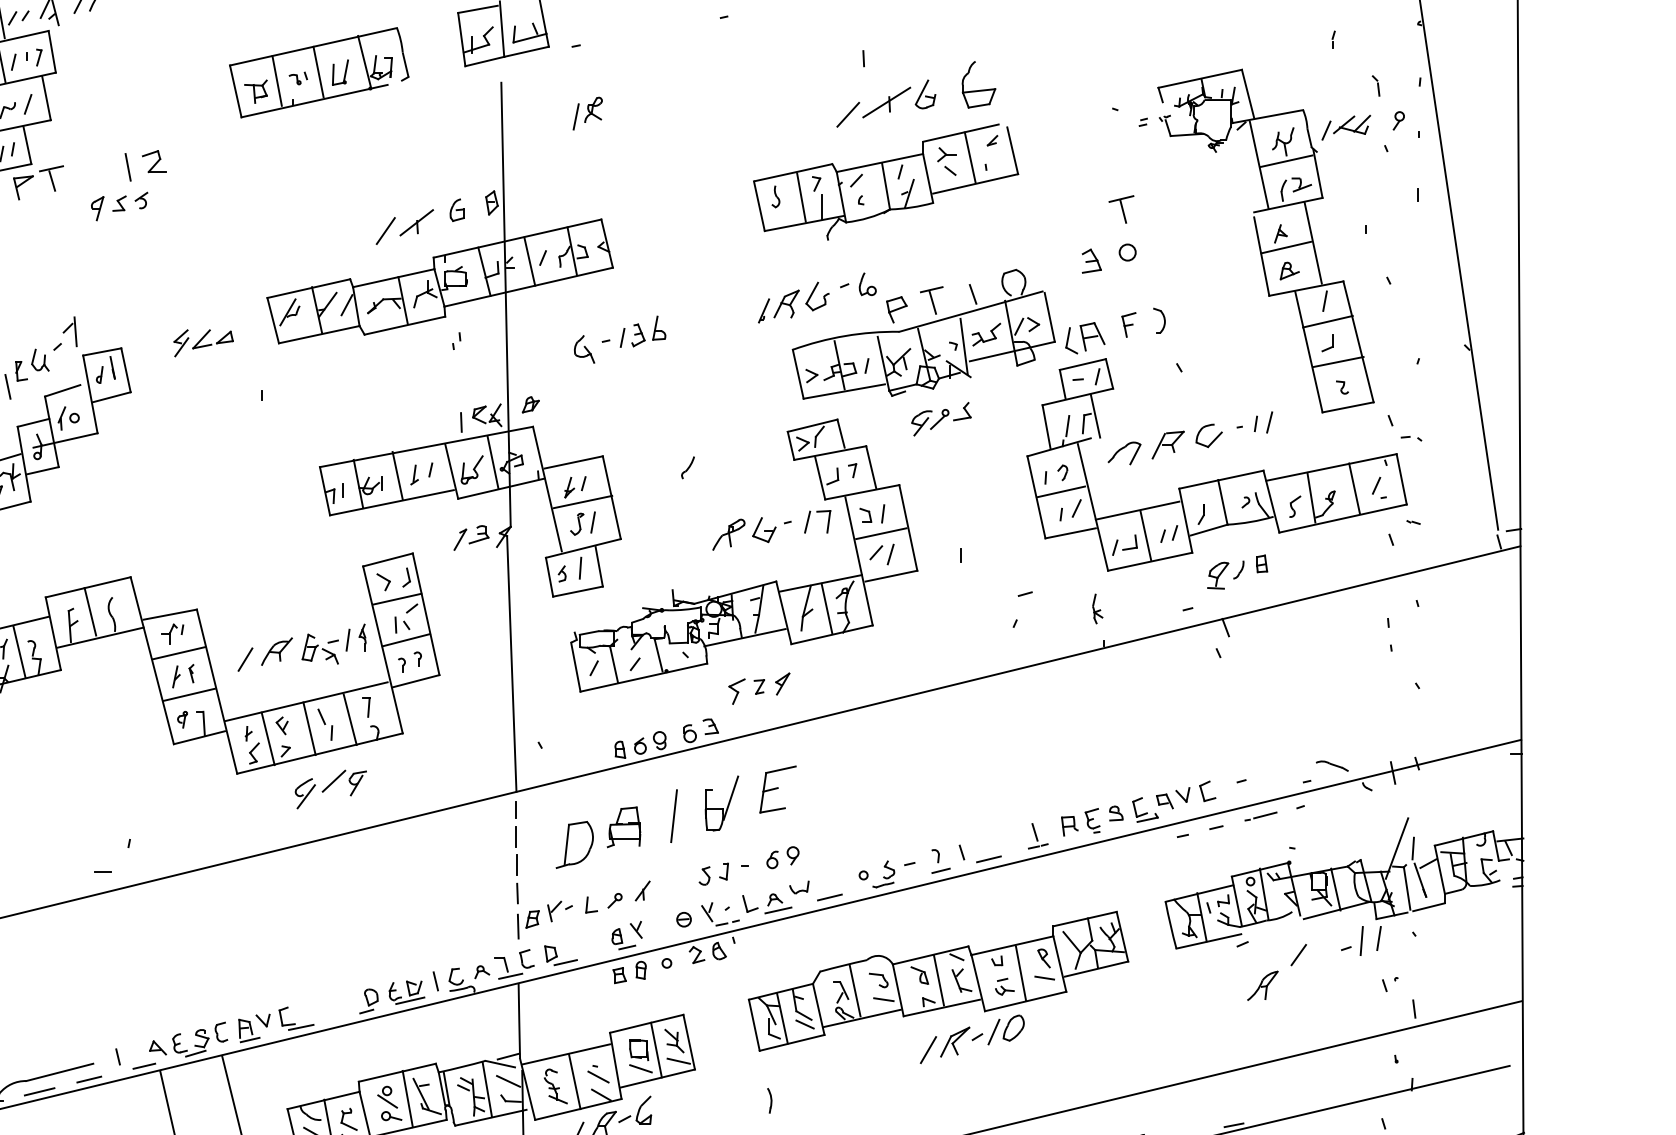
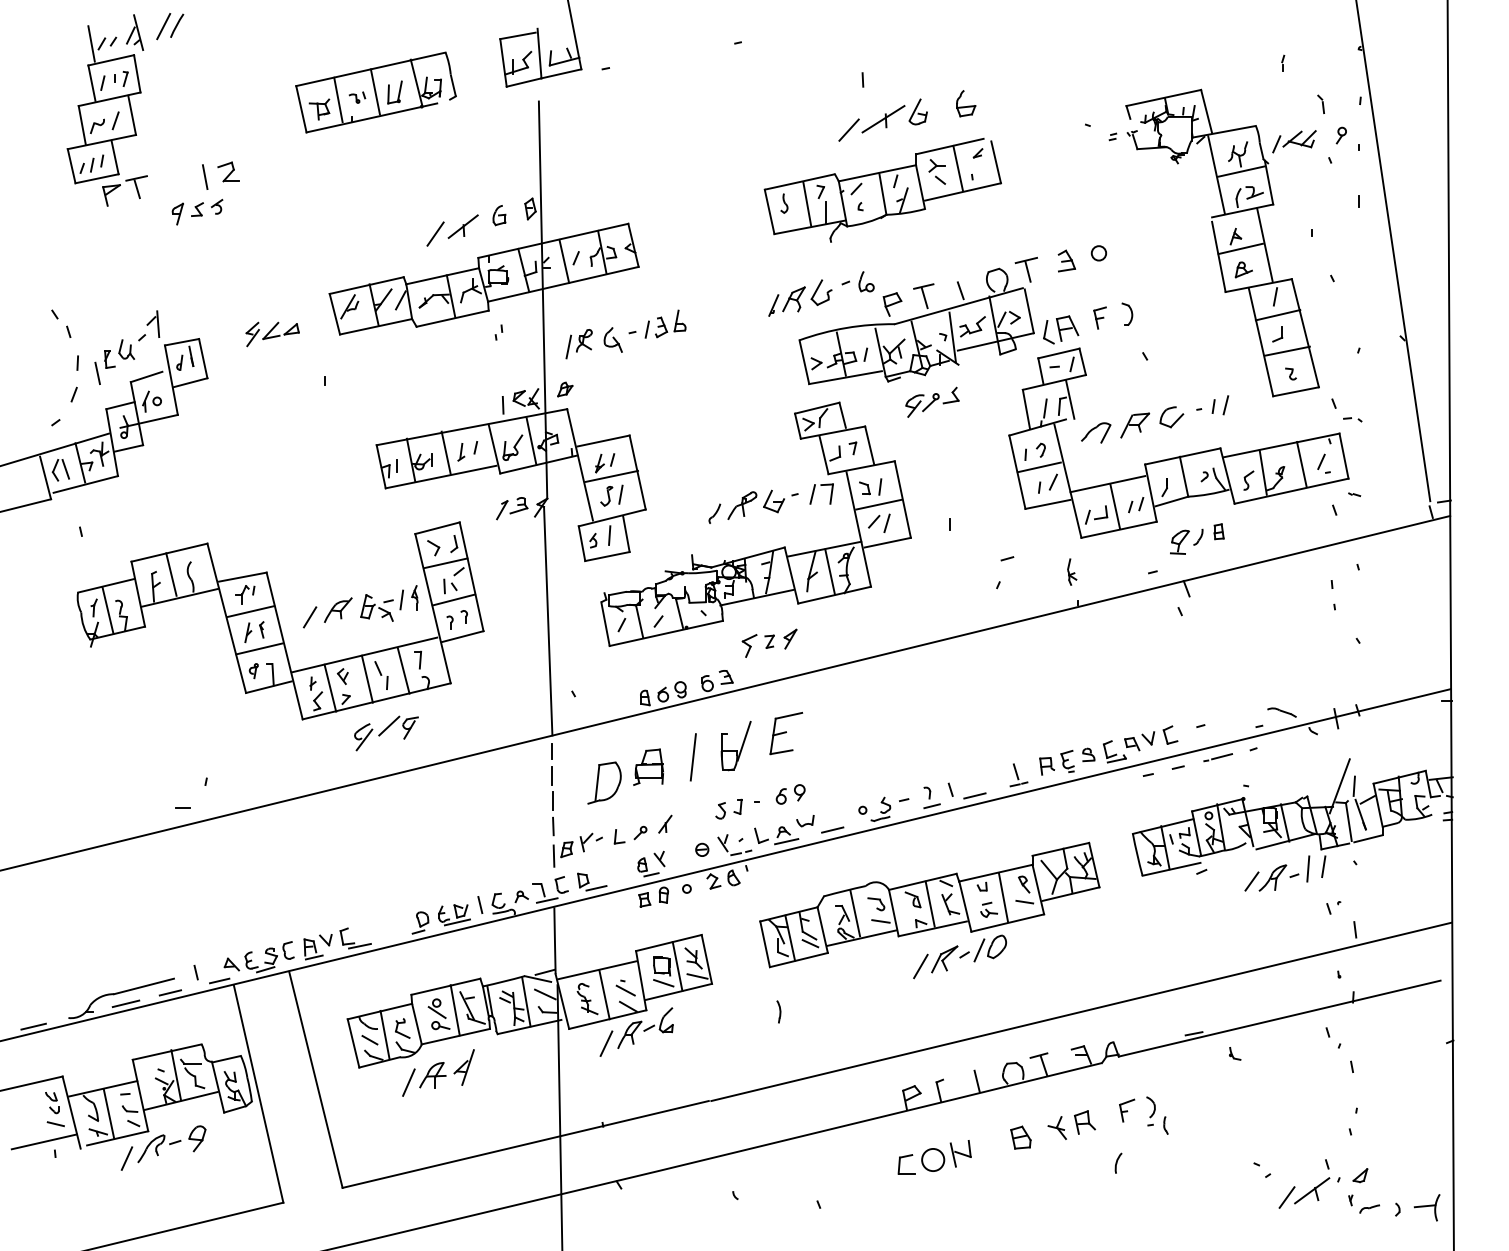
part: (979, 84) -> (966, 103), size x0.62
part: (587, 114) -> (578, 344), moved
part: (1120, 209) -> (1025, 269), moved
part: (687, 467) -> (714, 513), moved
part: (1262, 985) -> (1272, 877), moved

